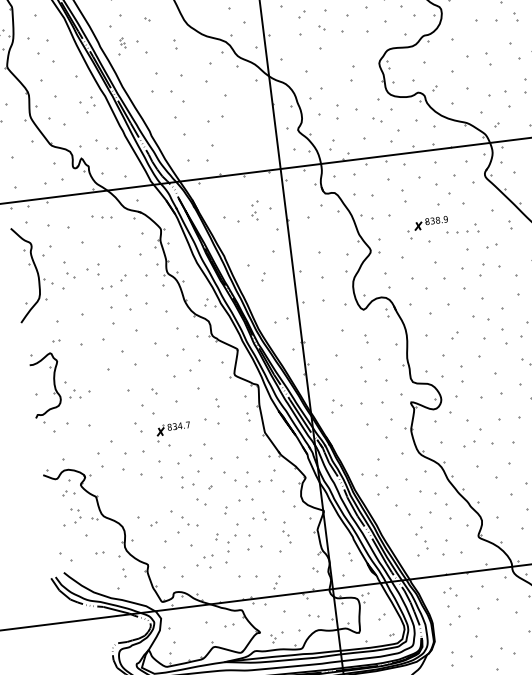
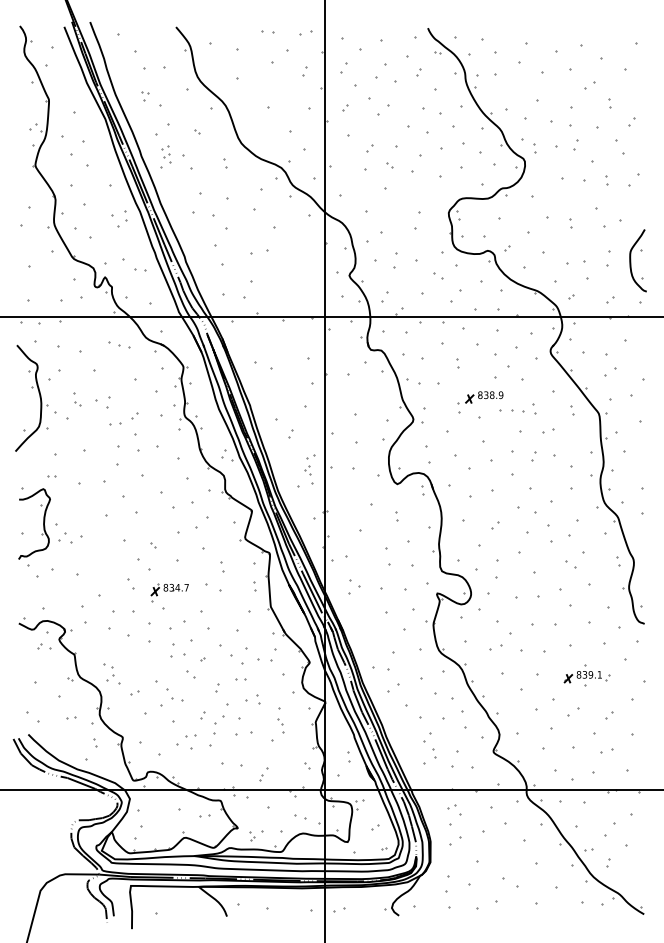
part: (122, 42) -> (166, 154), size x1.67
part: (488, 59) -> (570, 223), size x0.62
part: (403, 196) -> (457, 363), size x0.62
part: (254, 210) -> (309, 464), moved
part: (70, 269) -> (77, 399), size x0.62
part: (481, 270) -> (533, 456), size x0.62
part: (246, 500) -> (240, 679), size x0.62
part: (75, 515) -> (108, 672), moved

